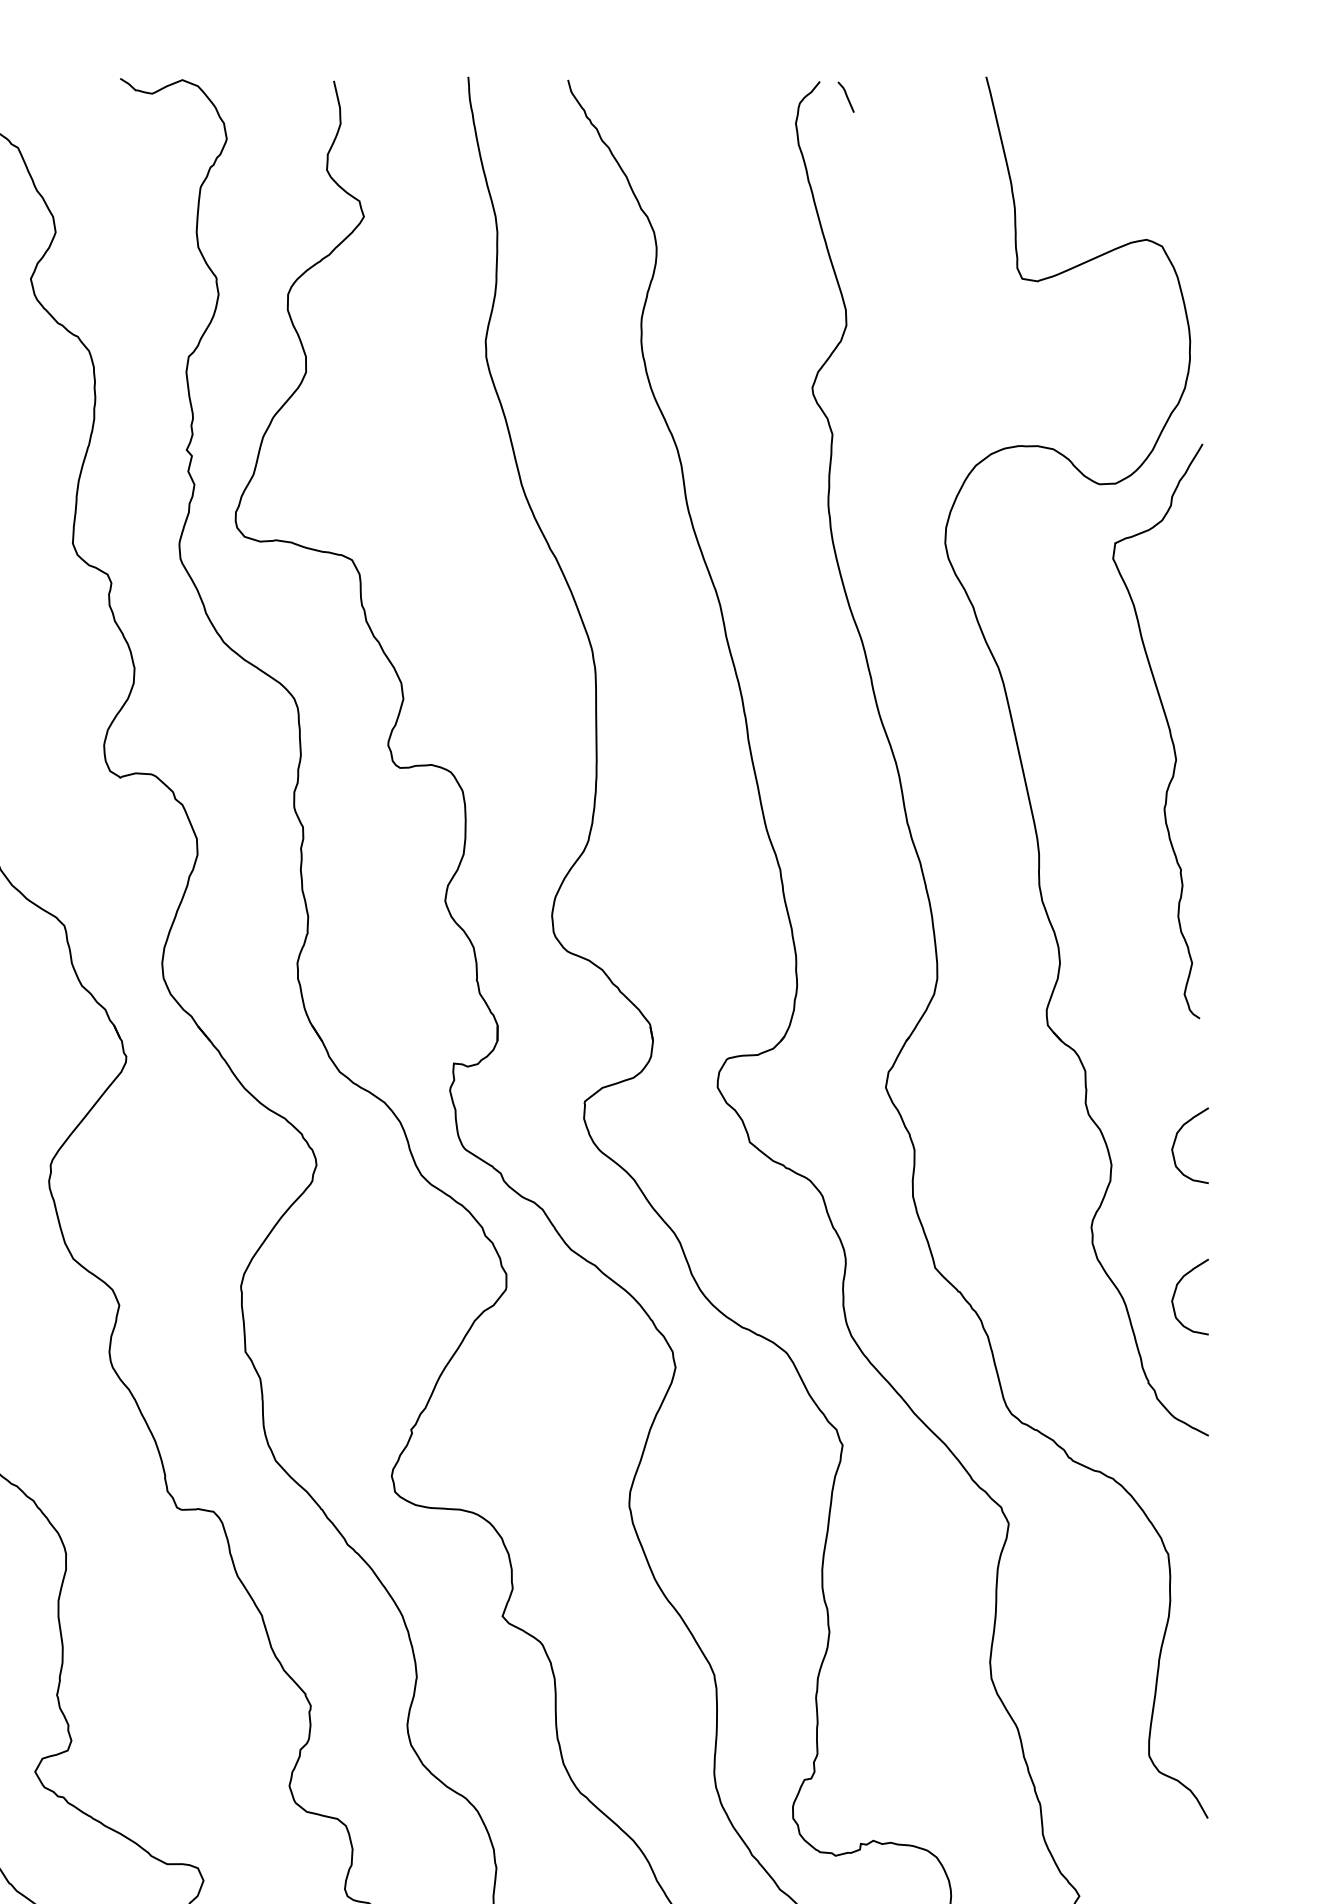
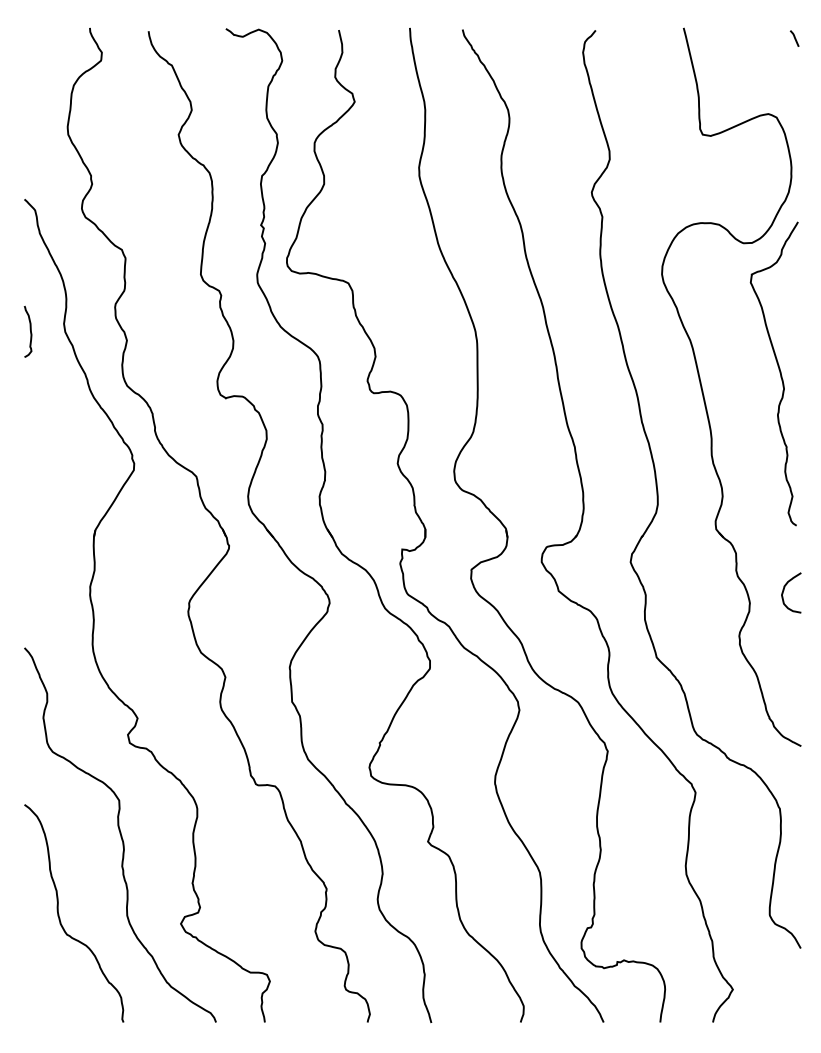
line: (845, 96) -> (794, 38), moved
curve: (1176, 1292) -> (784, 670), removed

